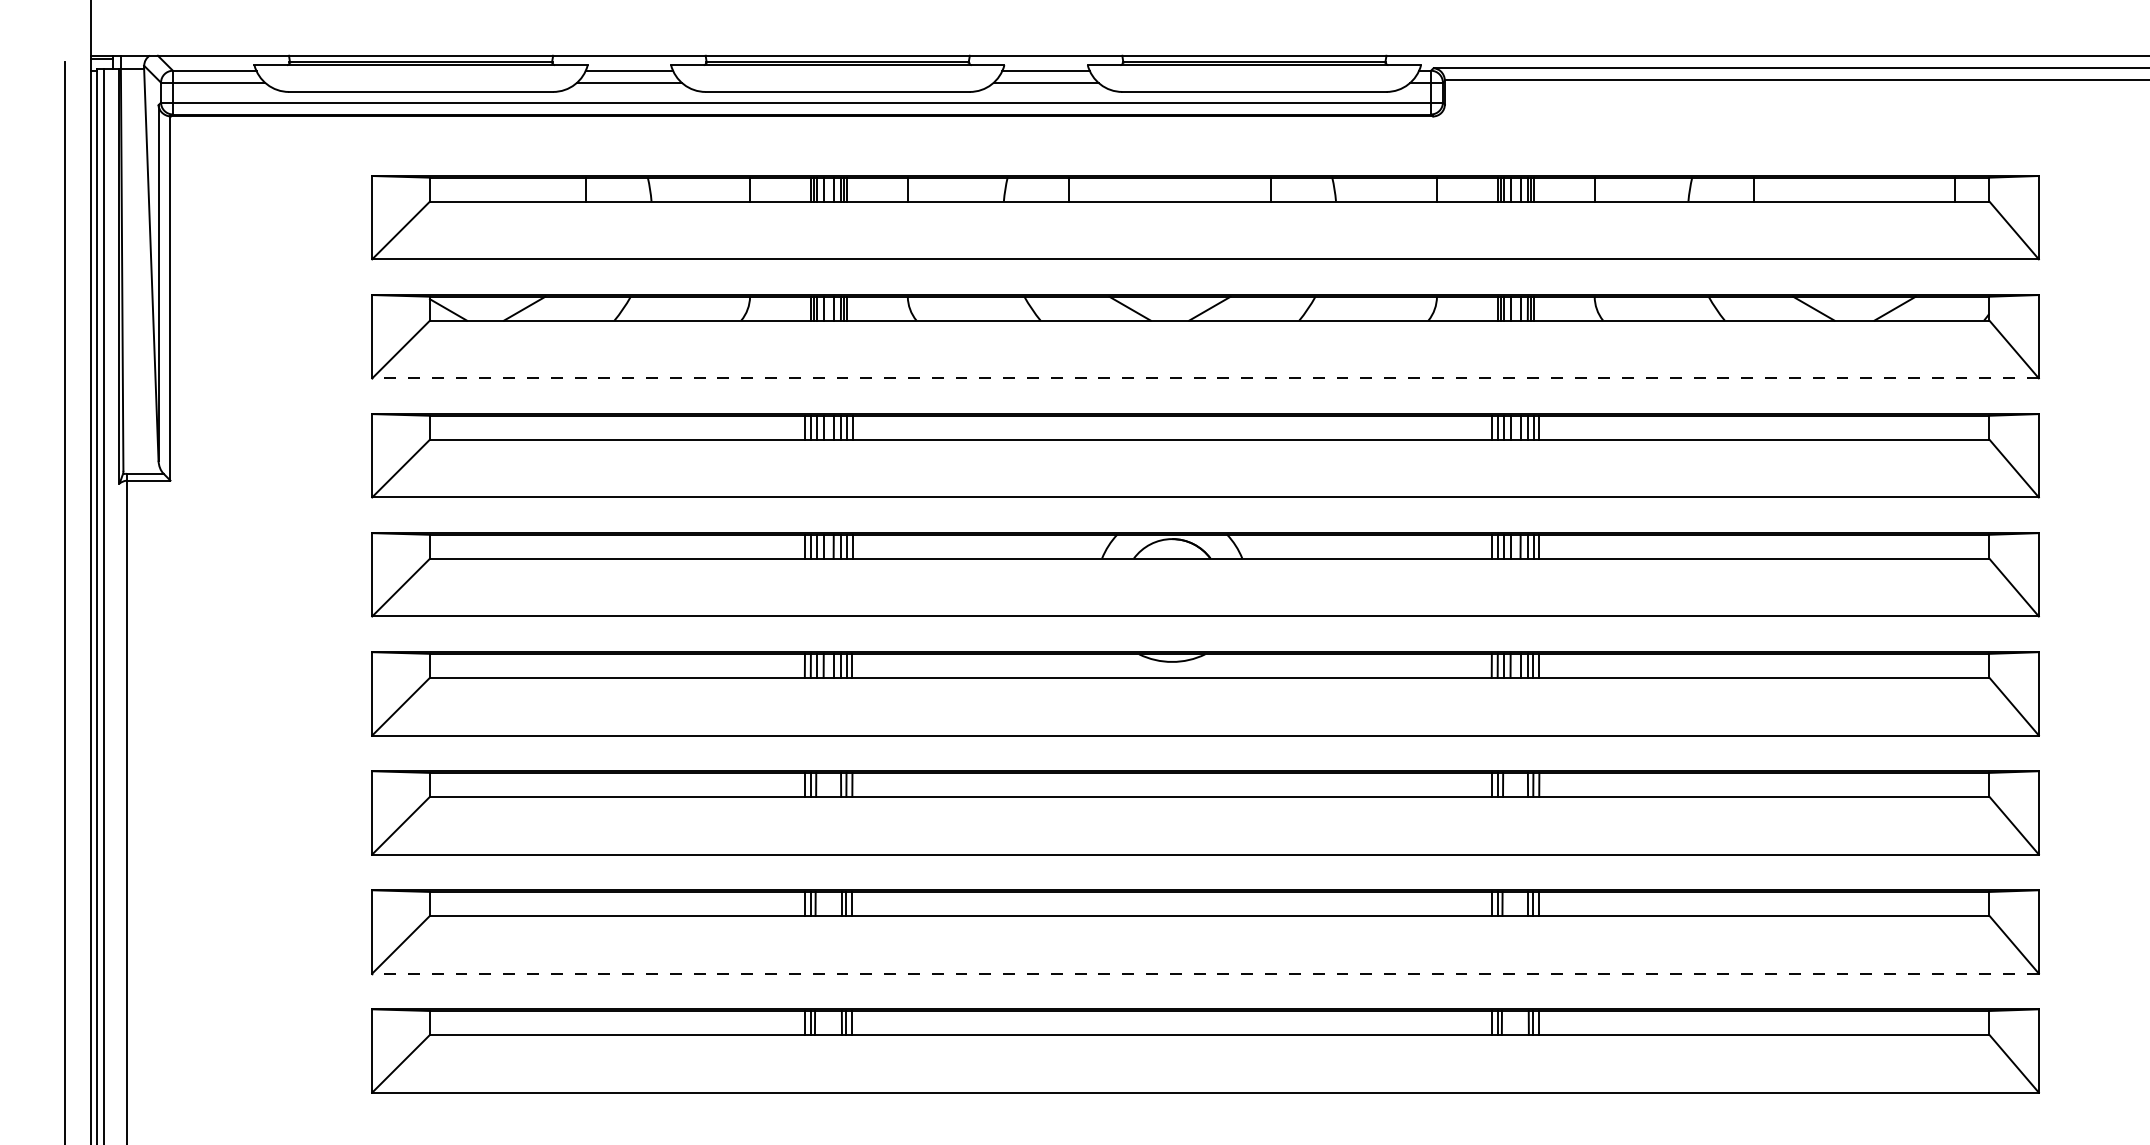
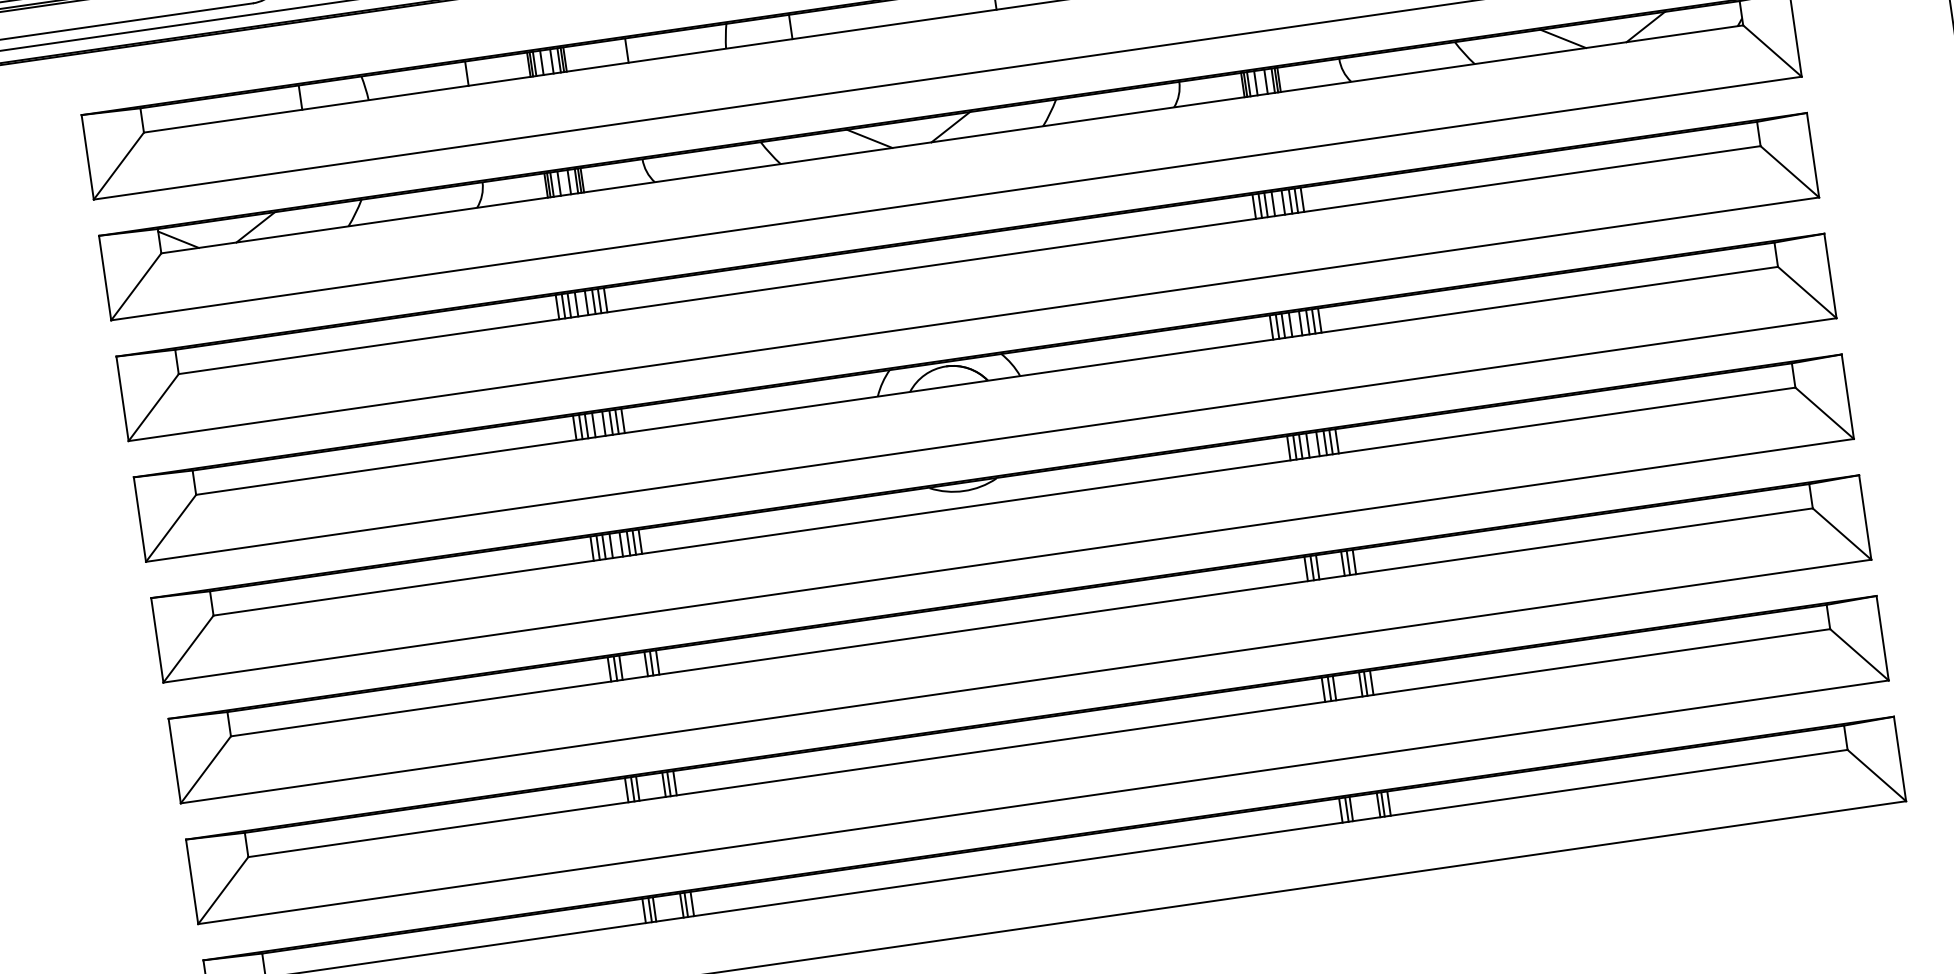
line: (1205, 378) -> (956, 198), dashed -> solid
line: (1205, 973) -> (1043, 802), dashed -> solid

